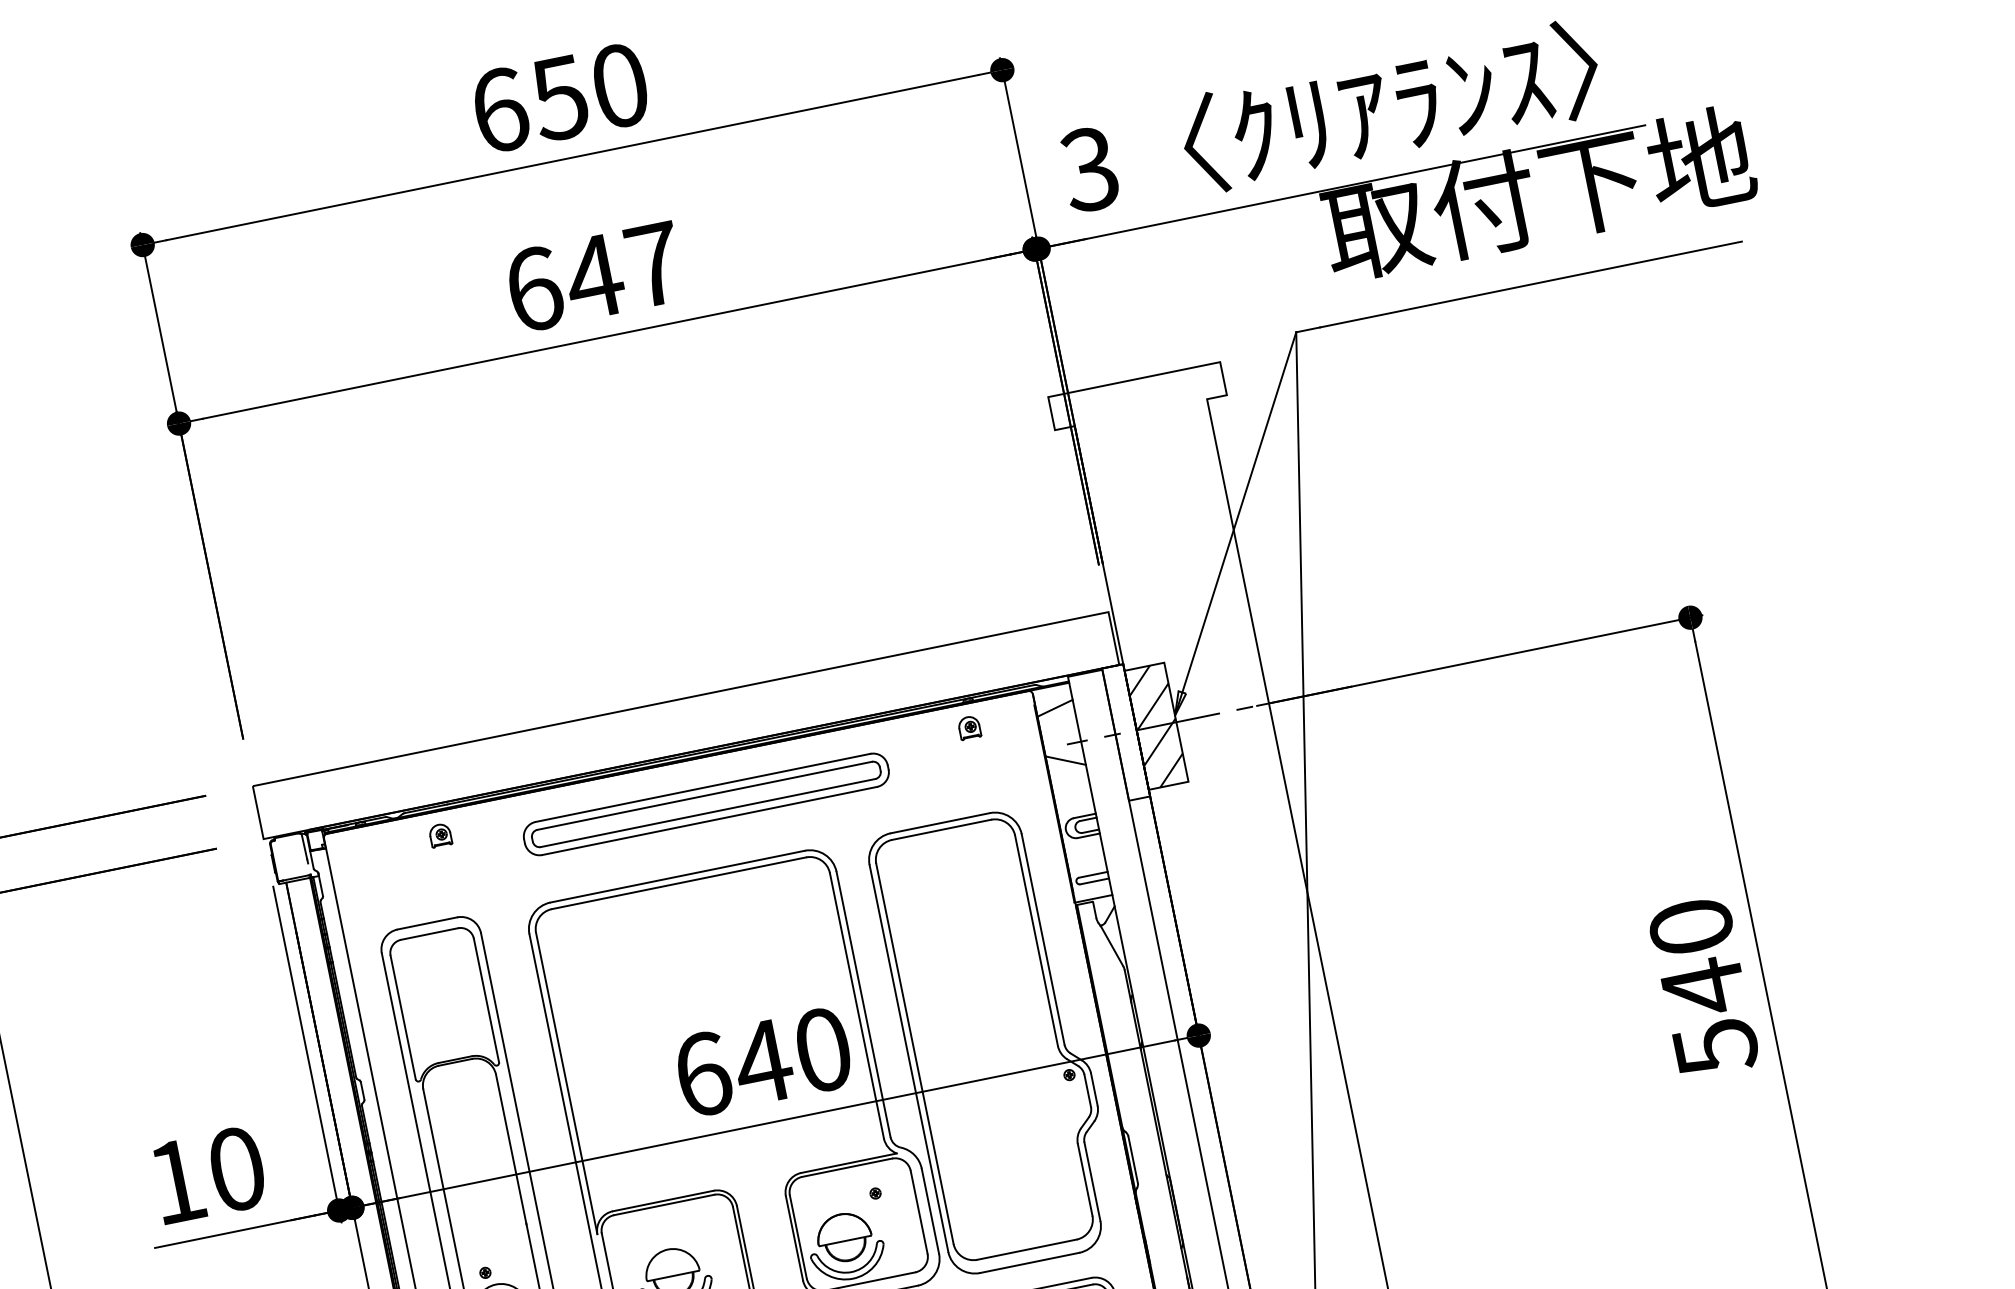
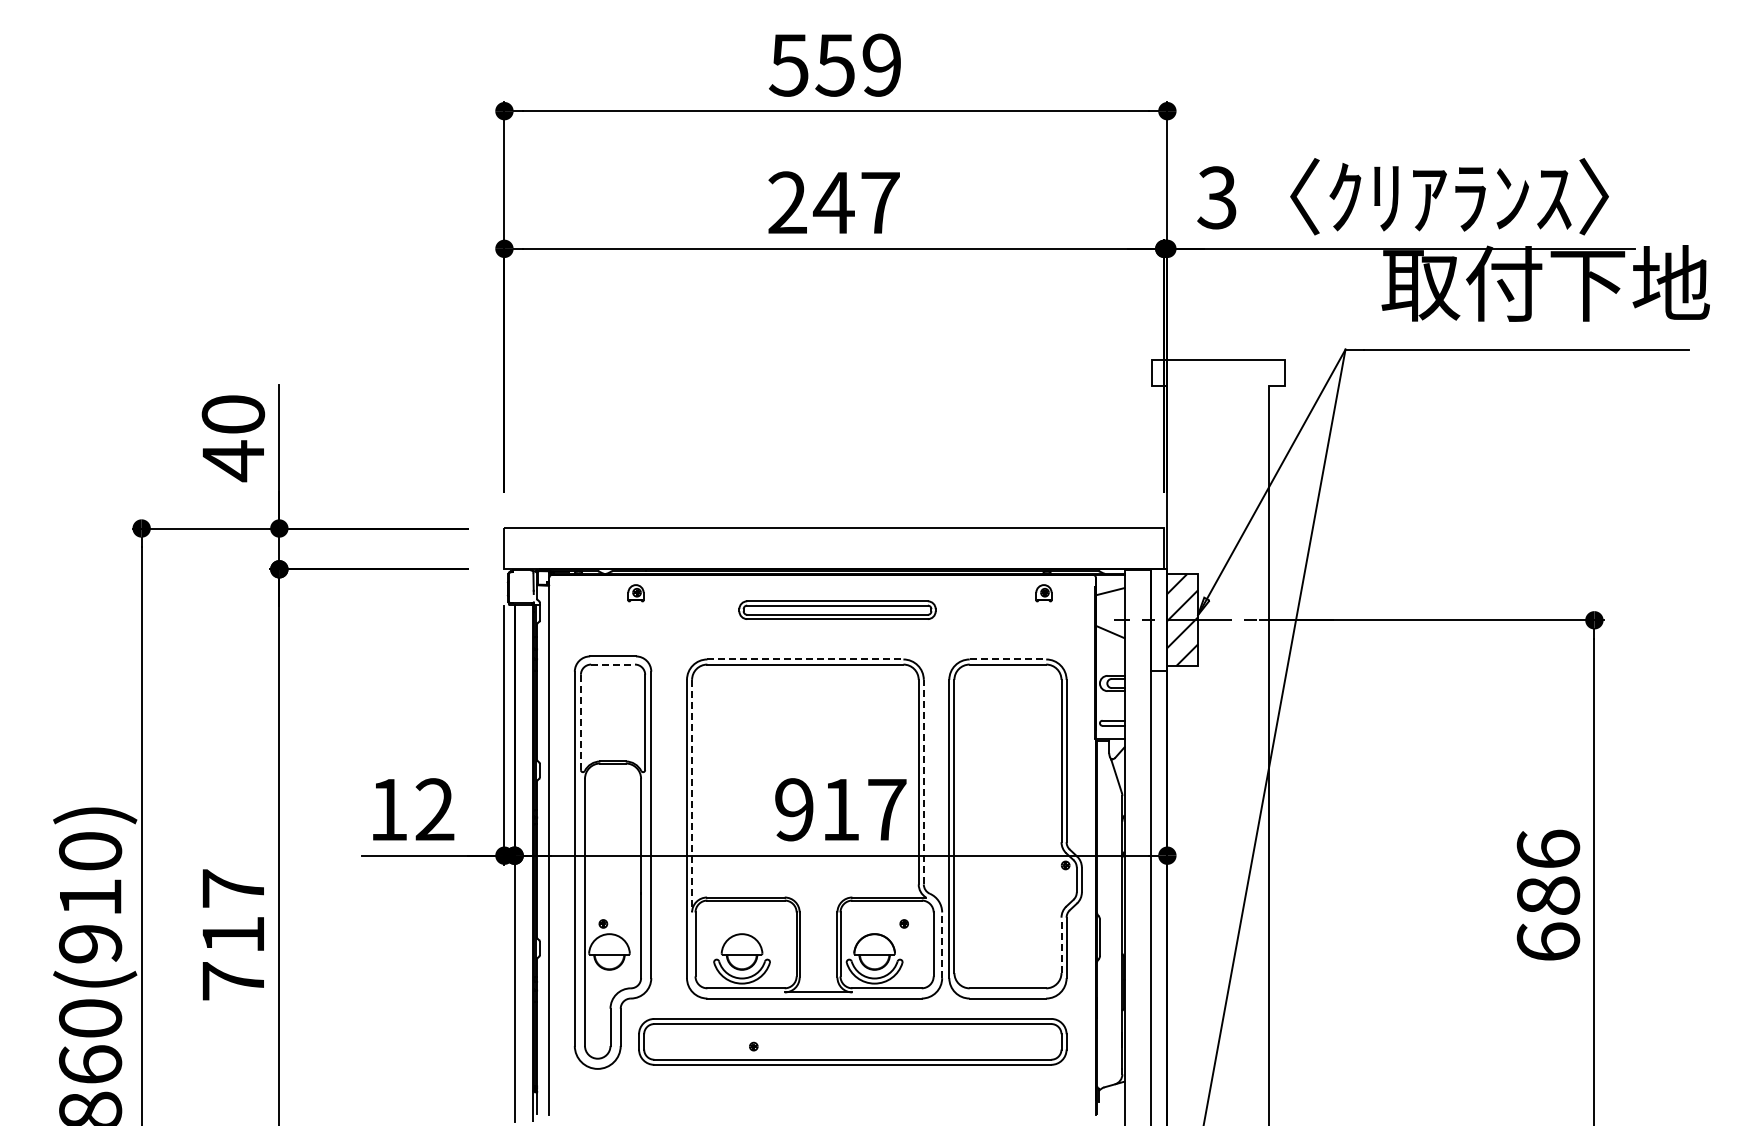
text: (558, 97) -> (834, 64), 650 -> 559
text: (533, 288) -> (787, 202), 647 -> 247
part: (706, 803) -> (837, 609), size x0.7
line: (941, 823) -> (1008, 659), solid -> dashed
line: (677, 876) -> (805, 659), solid -> dashed
line: (430, 933) -> (613, 664), solid -> dashed
text: (1703, 986) -> (1548, 895), 540 -> 686
line: (862, 1003) -> (923, 781), solid -> dashed
line: (402, 1017) -> (580, 722), solid -> dashed
text: (762, 1061) -> (840, 809), 640 -> 917
line: (567, 1084) -> (692, 796), solid -> dashed
text: (236, 1169) -> (434, 809), 10 -> 12
line: (1085, 1179) -> (1061, 945), solid -> dashed
line: (930, 1211) -> (942, 945), solid -> dashed

